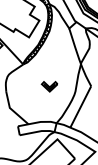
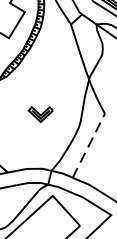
line: (81, 106) -> (89, 145), solid -> dashed

